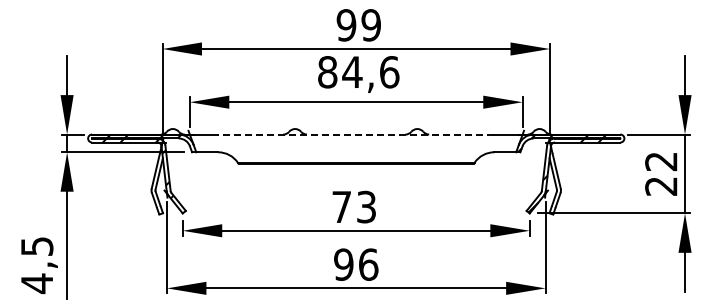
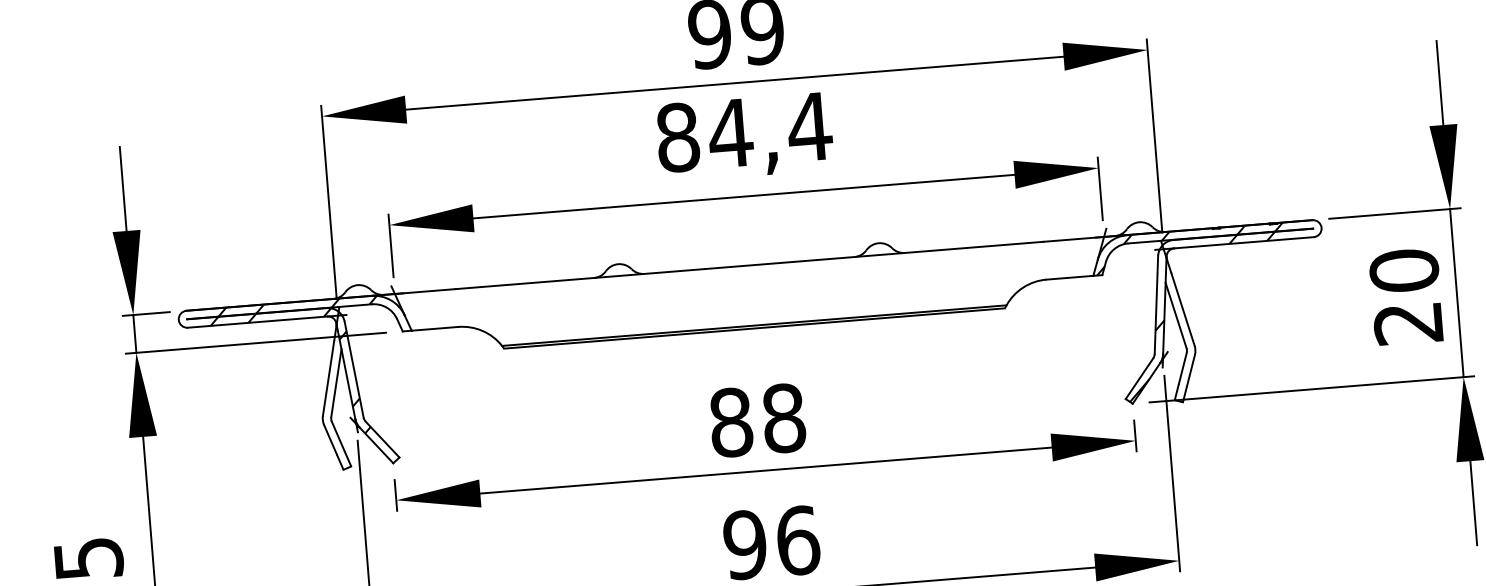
text: (389, 72) -> (809, 127), 84,6 -> 84,4
line: (355, 134) -> (747, 265), dashed -> solid
text: (661, 161) -> (1404, 270), 22 -> 20
text: (354, 206) -> (758, 419), 73 -> 88

